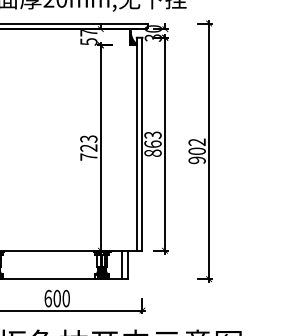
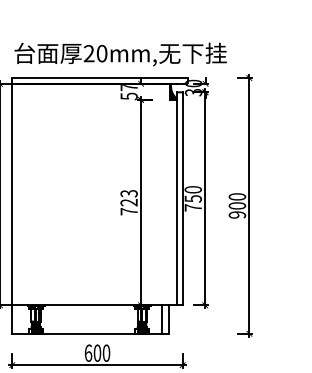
text: (197, 141) -> (237, 196), 902 -> 900
text: (152, 143) -> (192, 198), 863 -> 750

